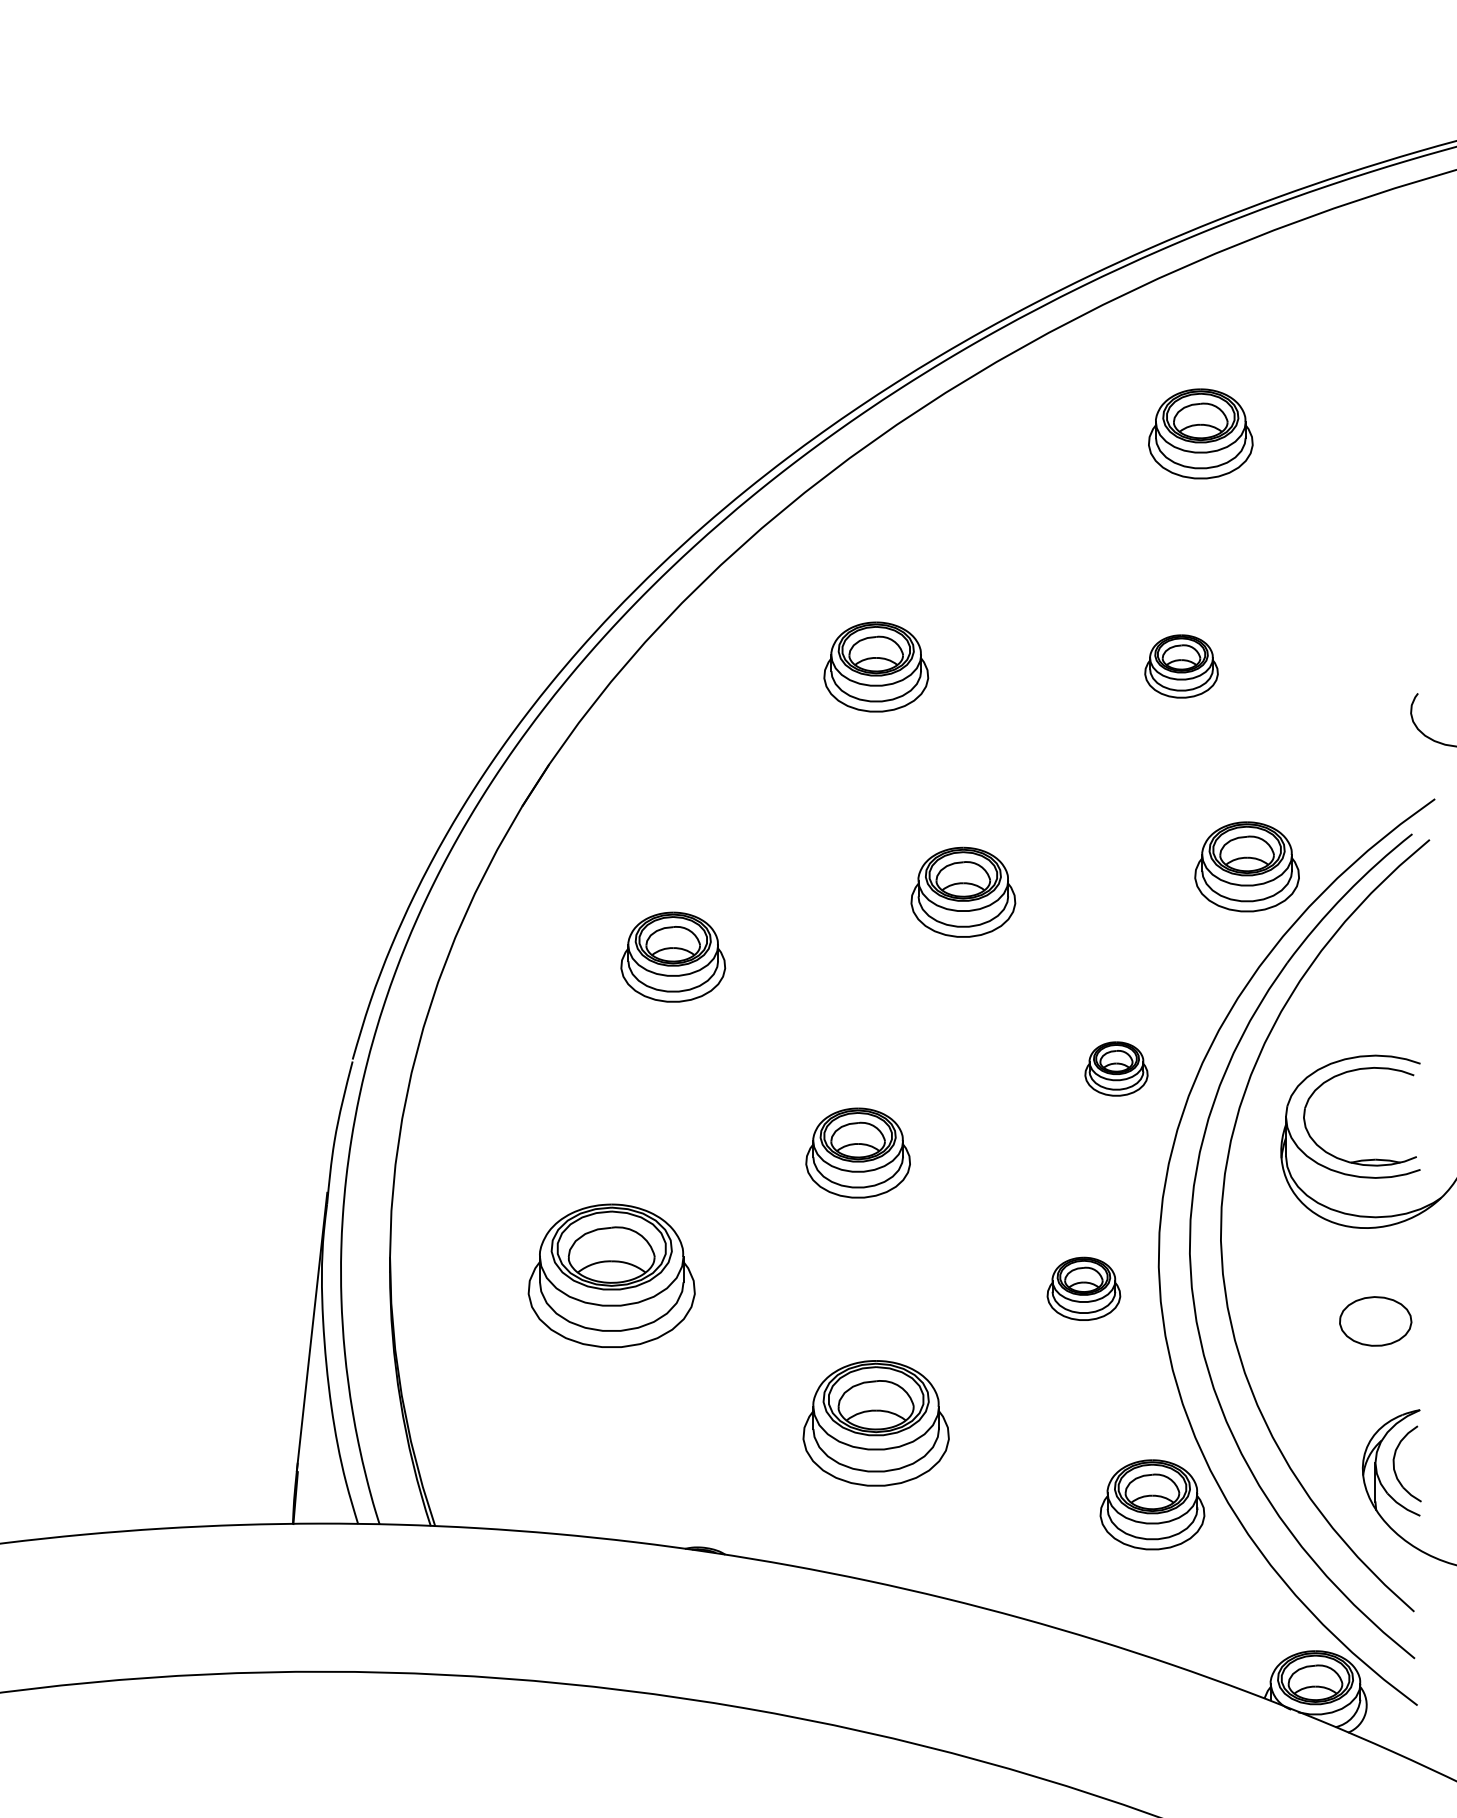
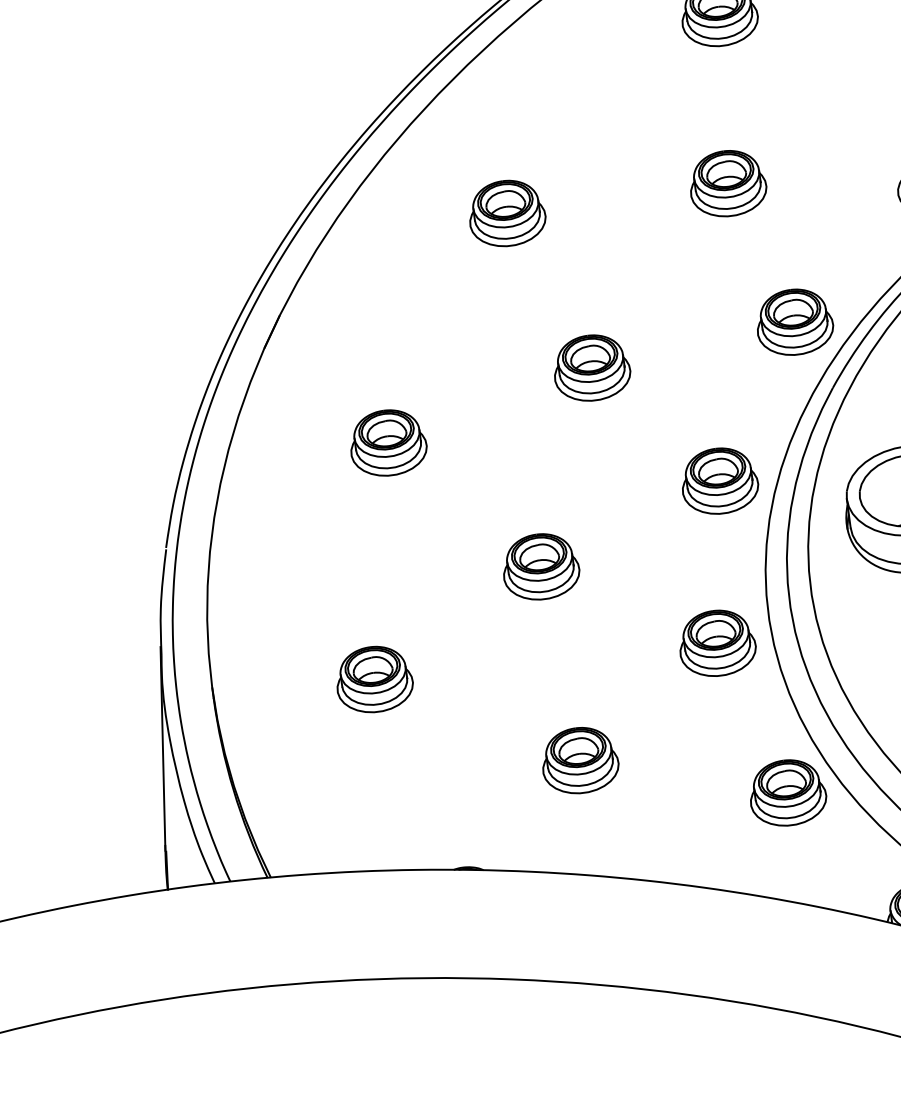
part: (1181, 666) -> (727, 183), size x1.43
part: (1116, 1068) -> (719, 480), size x1.67
part: (611, 1275) -> (374, 679), size x0.62
part: (1083, 1288) -> (716, 643), size x1.43
part: (876, 1422) -> (580, 759), size x0.71

